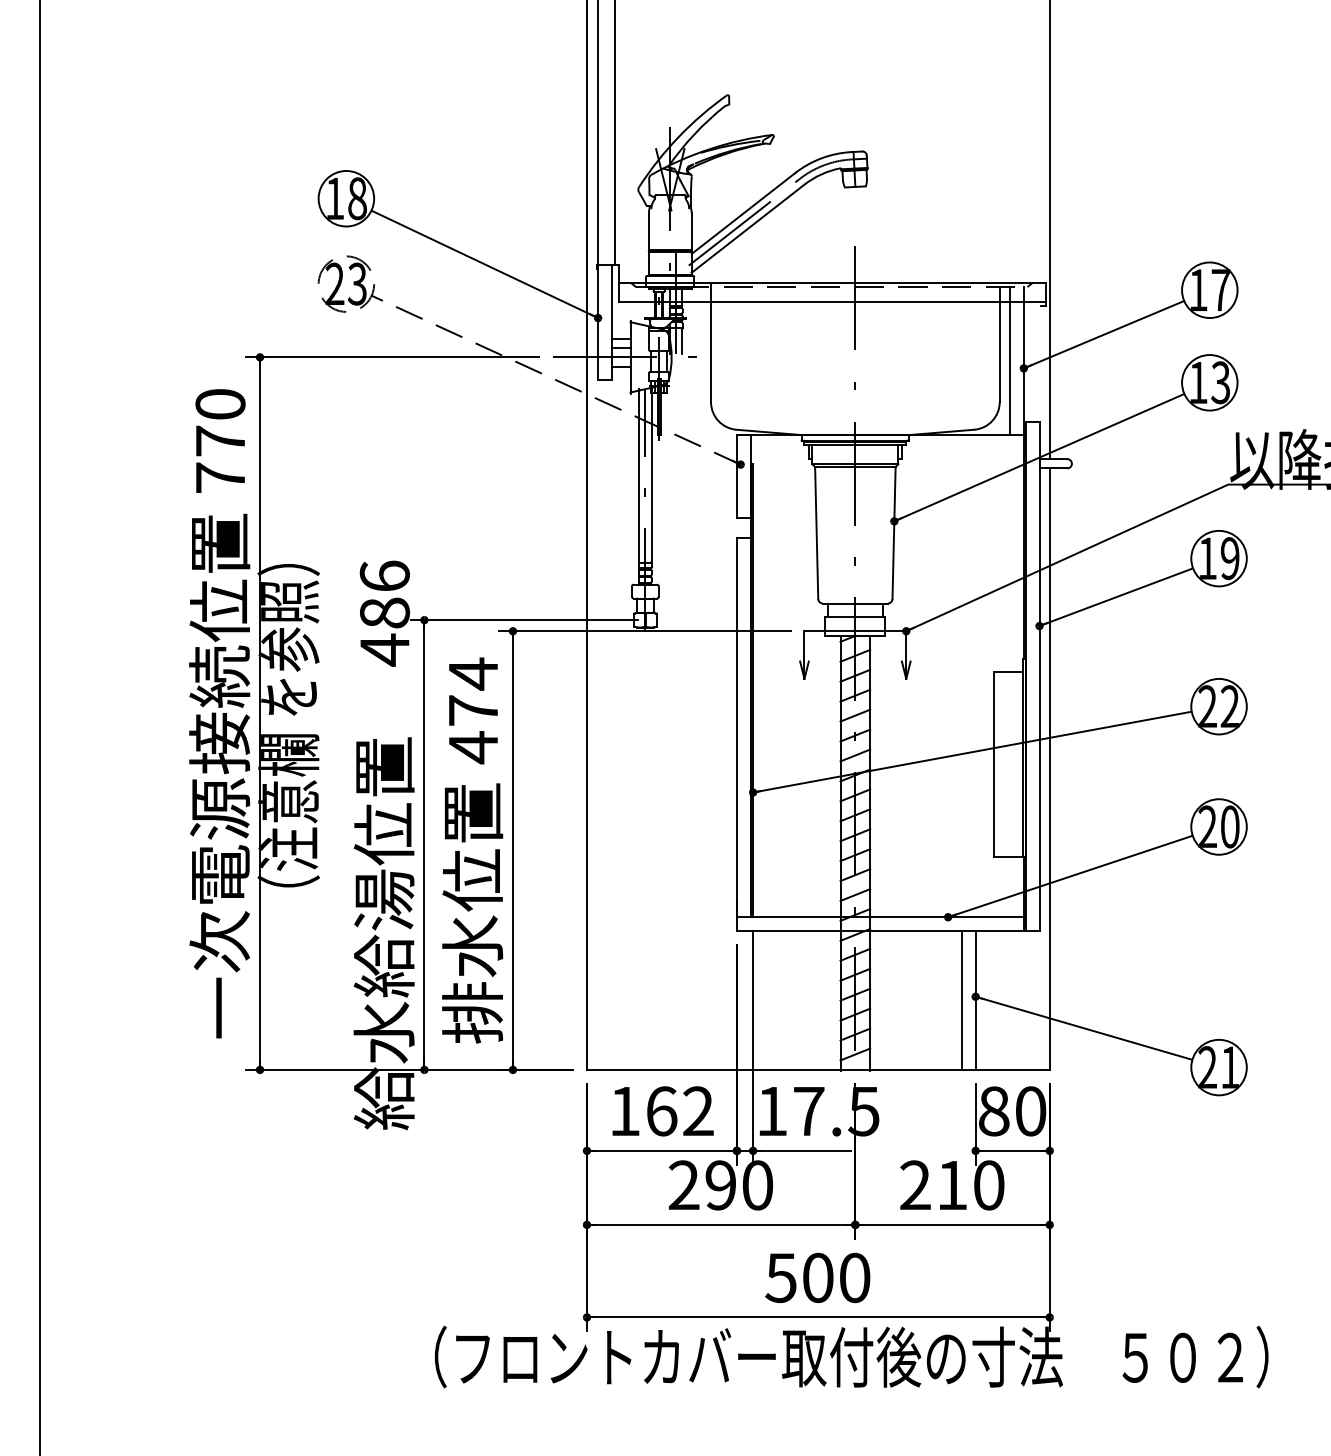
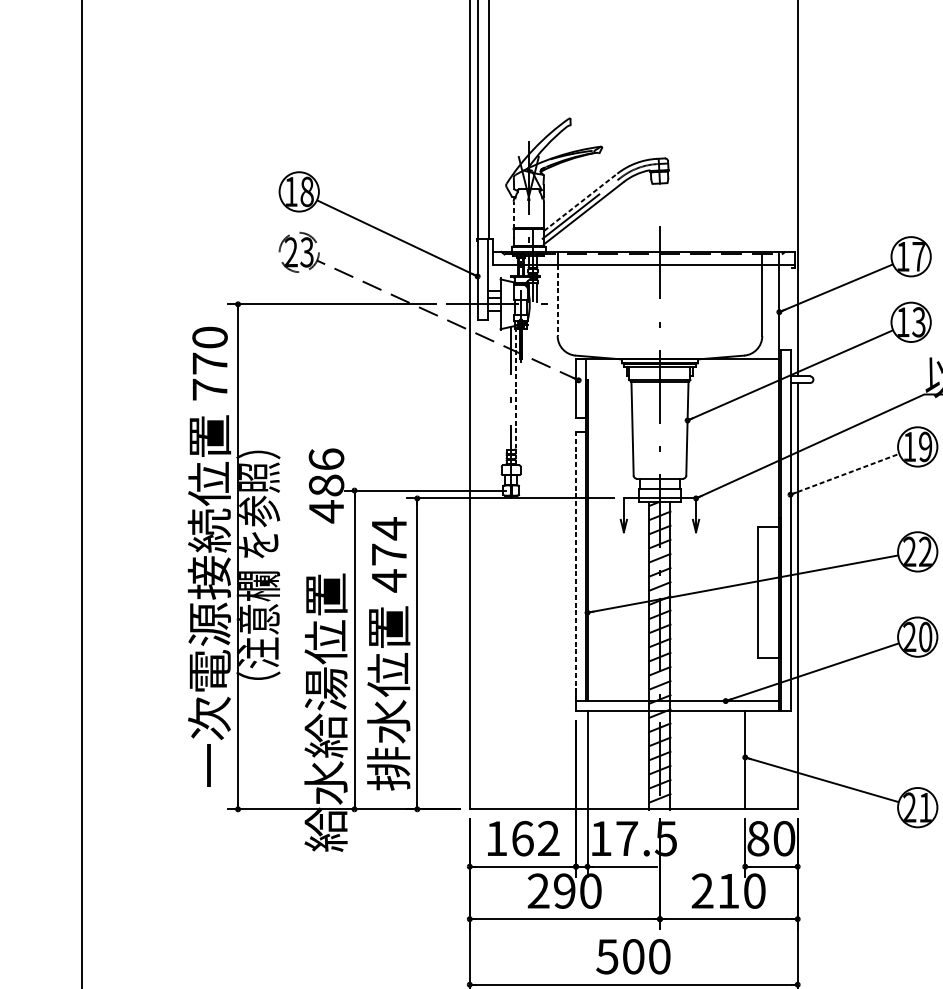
line: (743, 213) -> (580, 202), solid -> dashed
line: (649, 231) -> (514, 215), solid -> dashed
line: (711, 352) -> (558, 300), solid -> dashed
line: (1009, 361) -> (769, 307), removed
line: (639, 474) -> (506, 387), removed
line: (651, 475) -> (515, 388), solid -> dashed
line: (1116, 597) -> (845, 474), solid -> dashed
line: (736, 727) -> (575, 566), solid -> dashed
line: (961, 1000) -> (735, 760), removed

